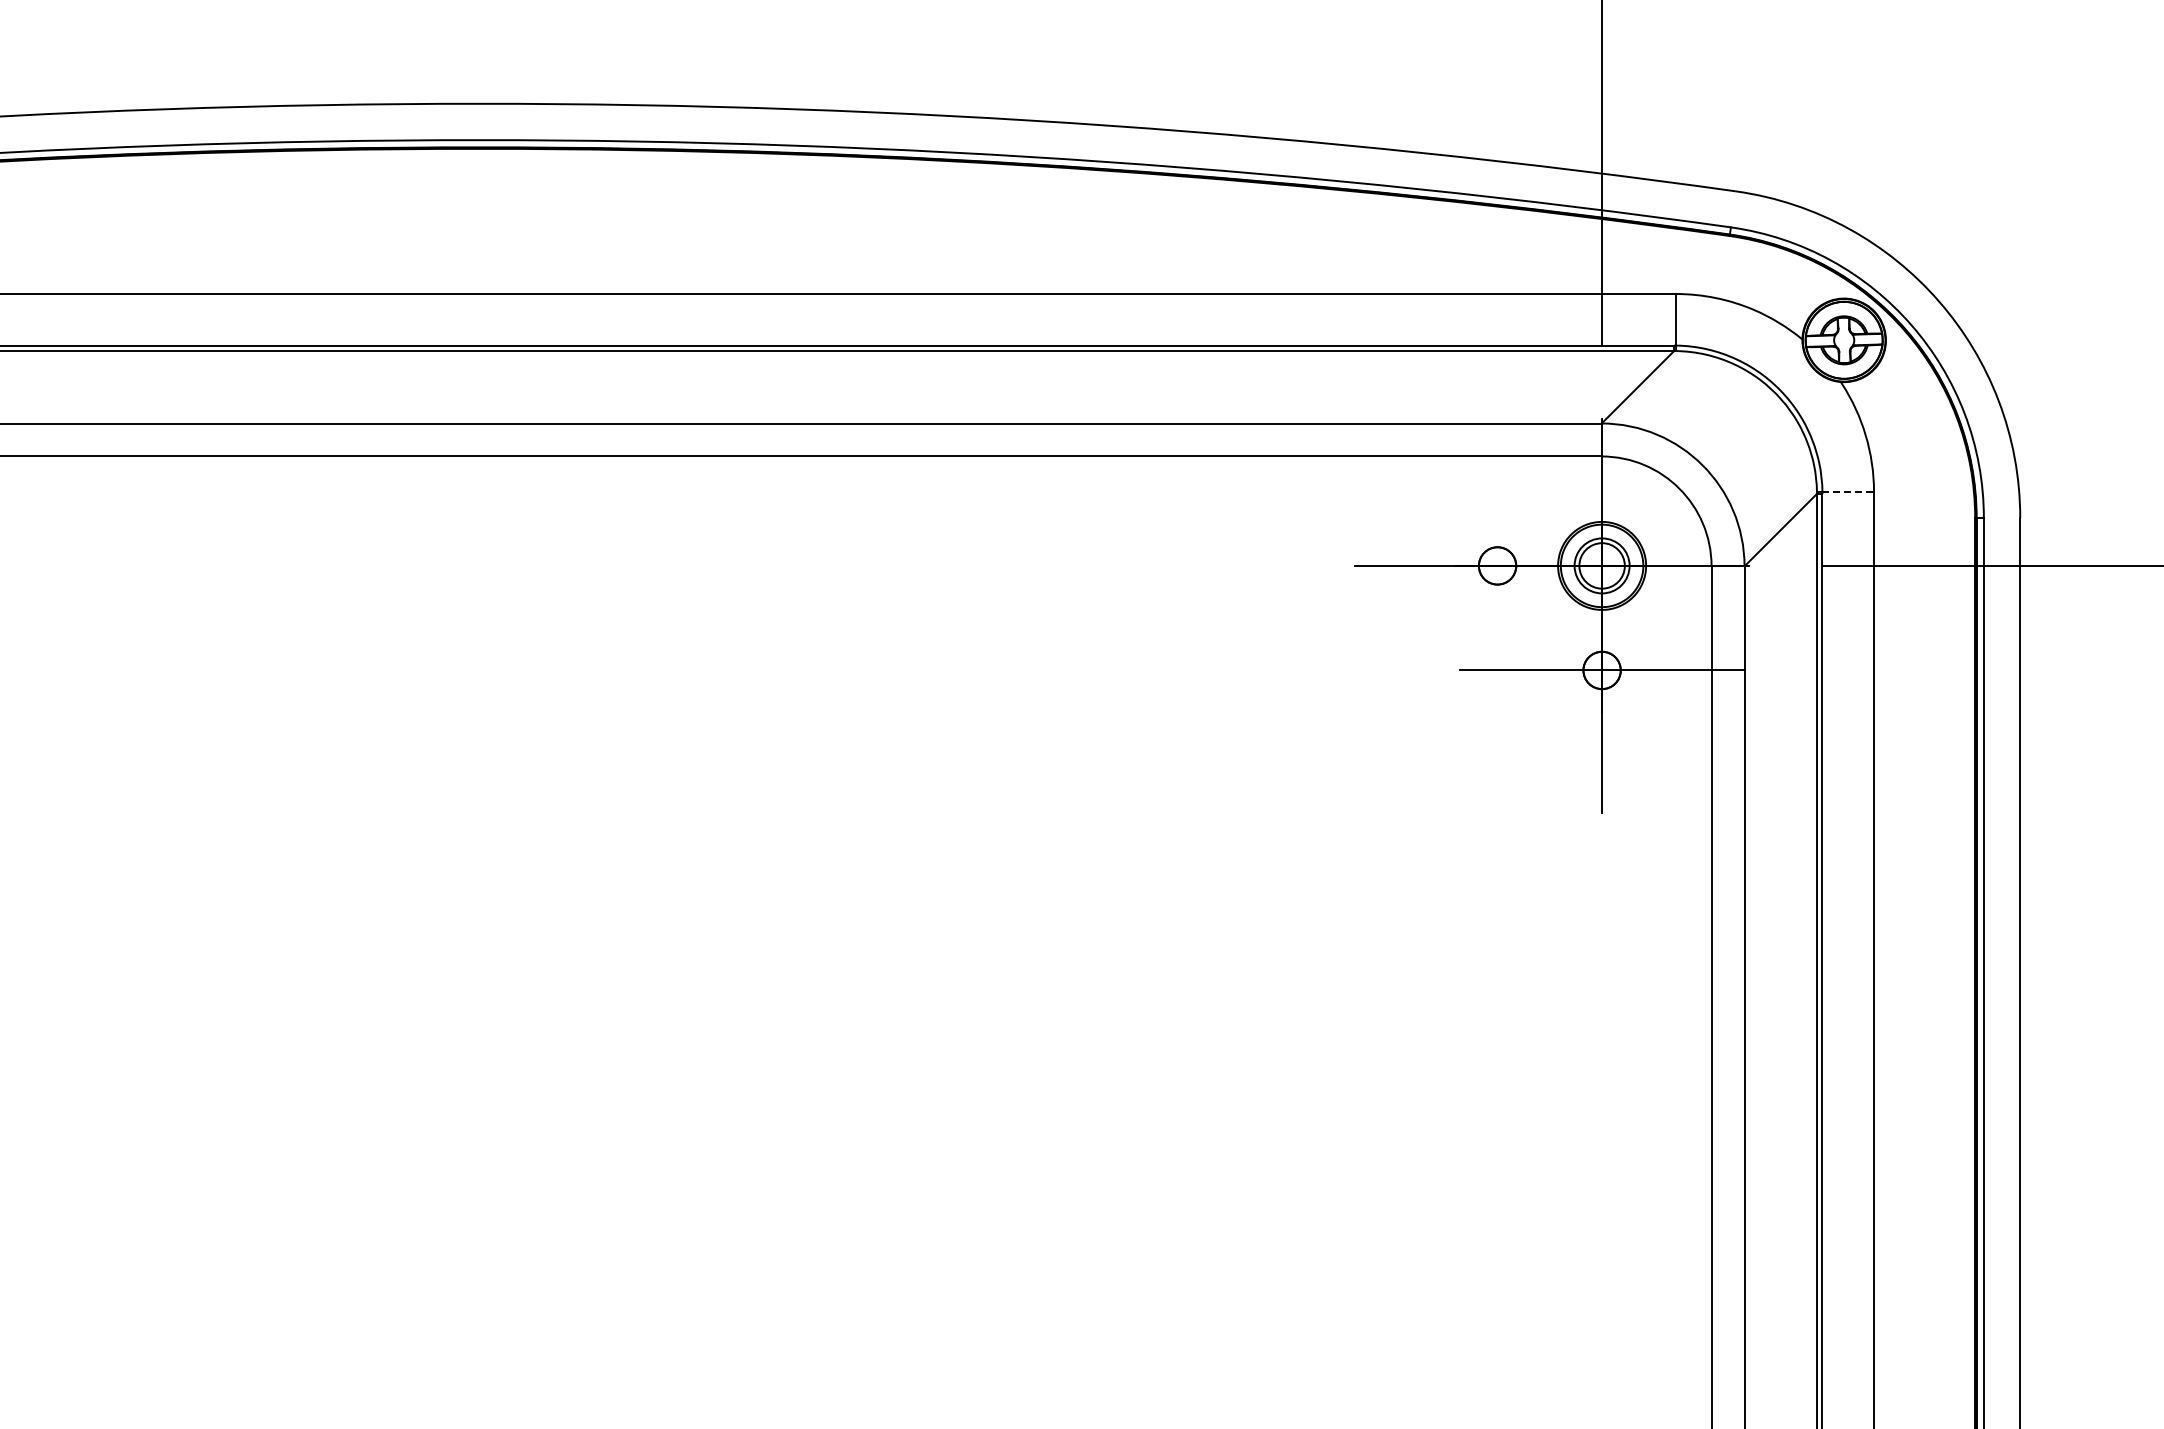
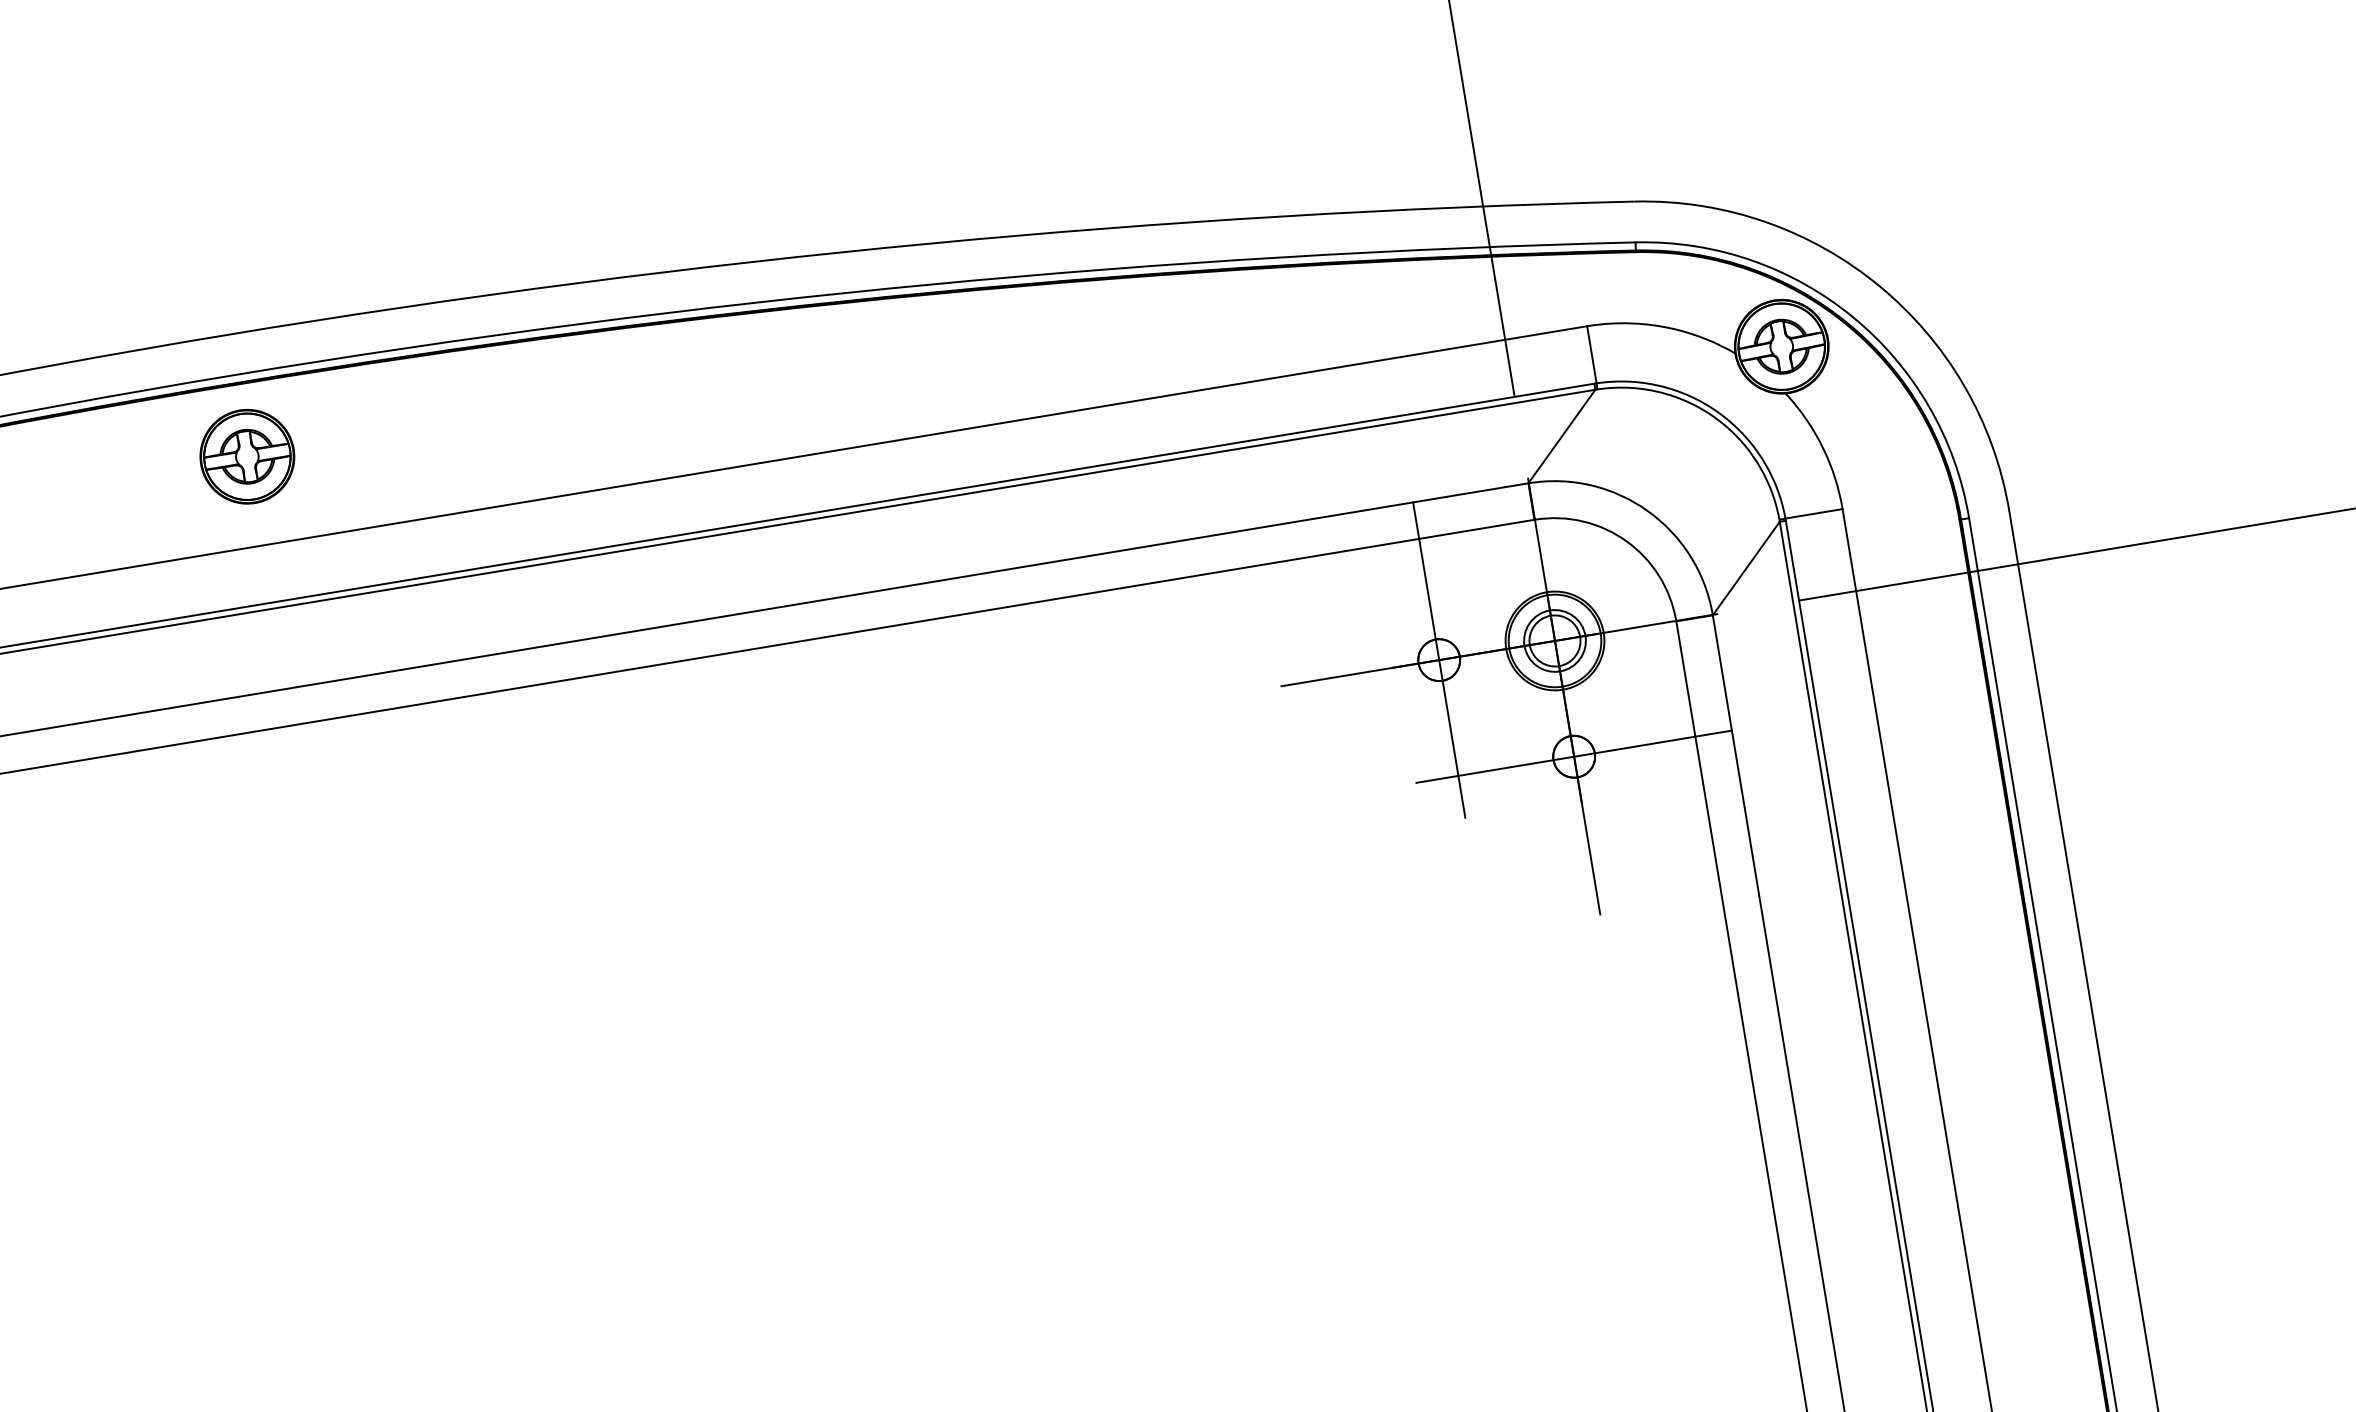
part: (479, 213) -> (247, 456), added
line: (1848, 491) -> (1814, 513), dashed -> solid
line: (1497, 565) -> (1439, 659), added

